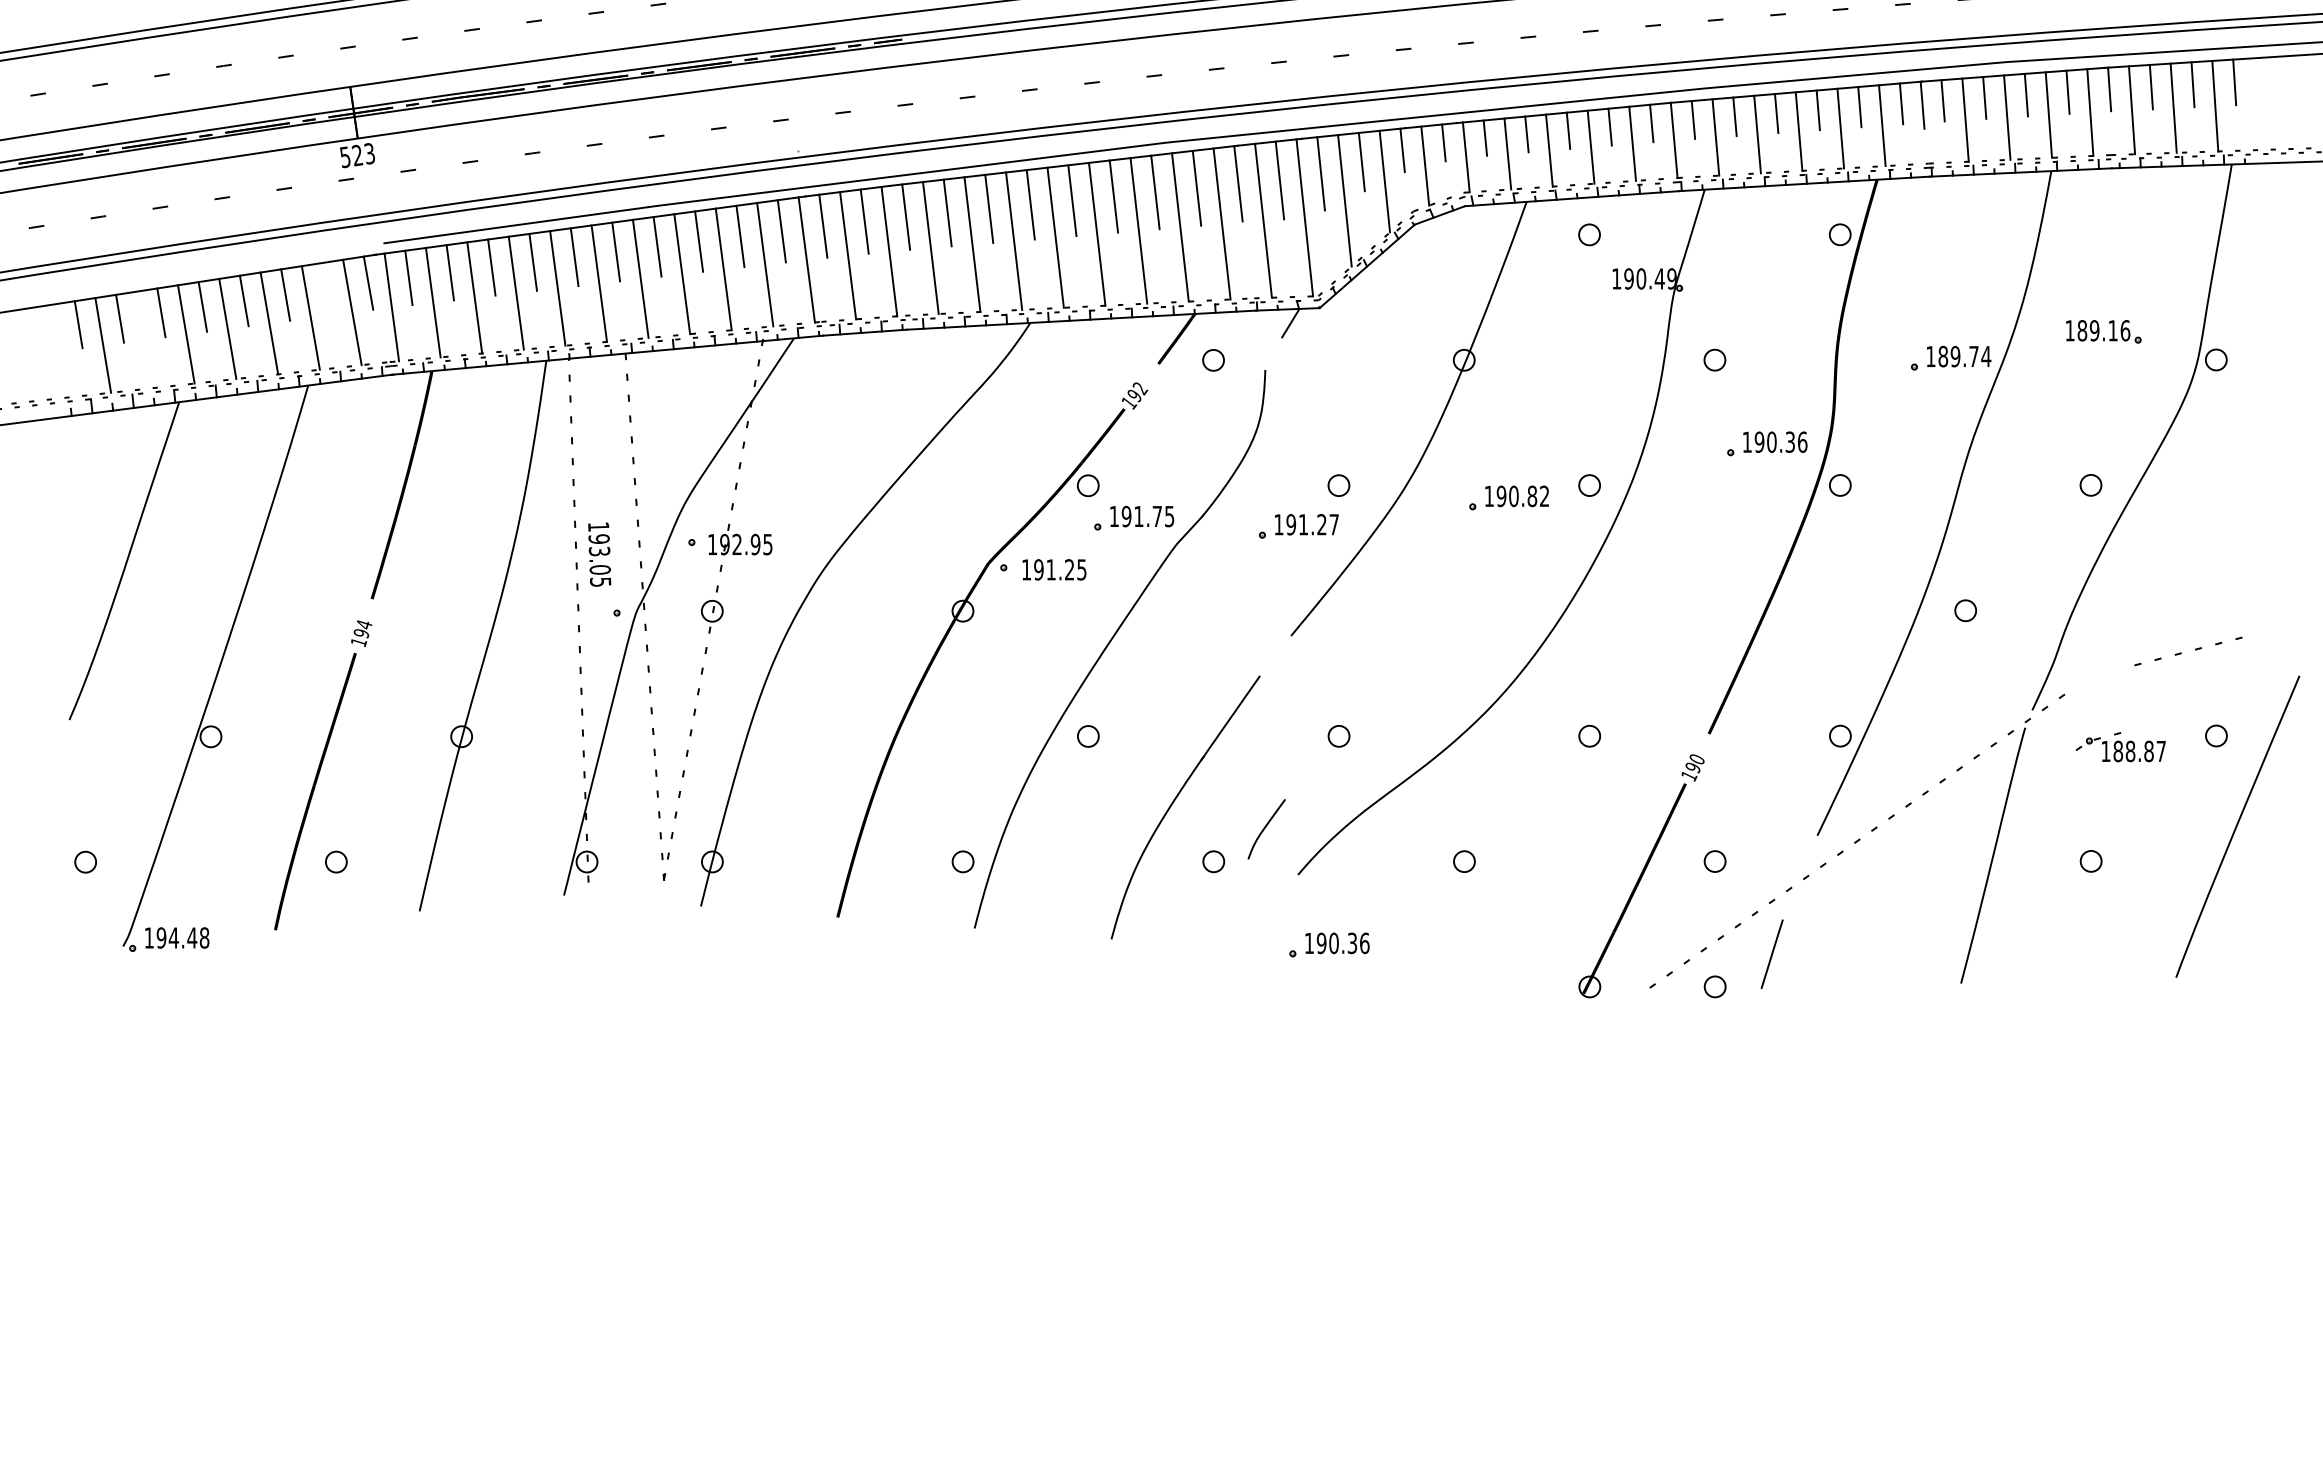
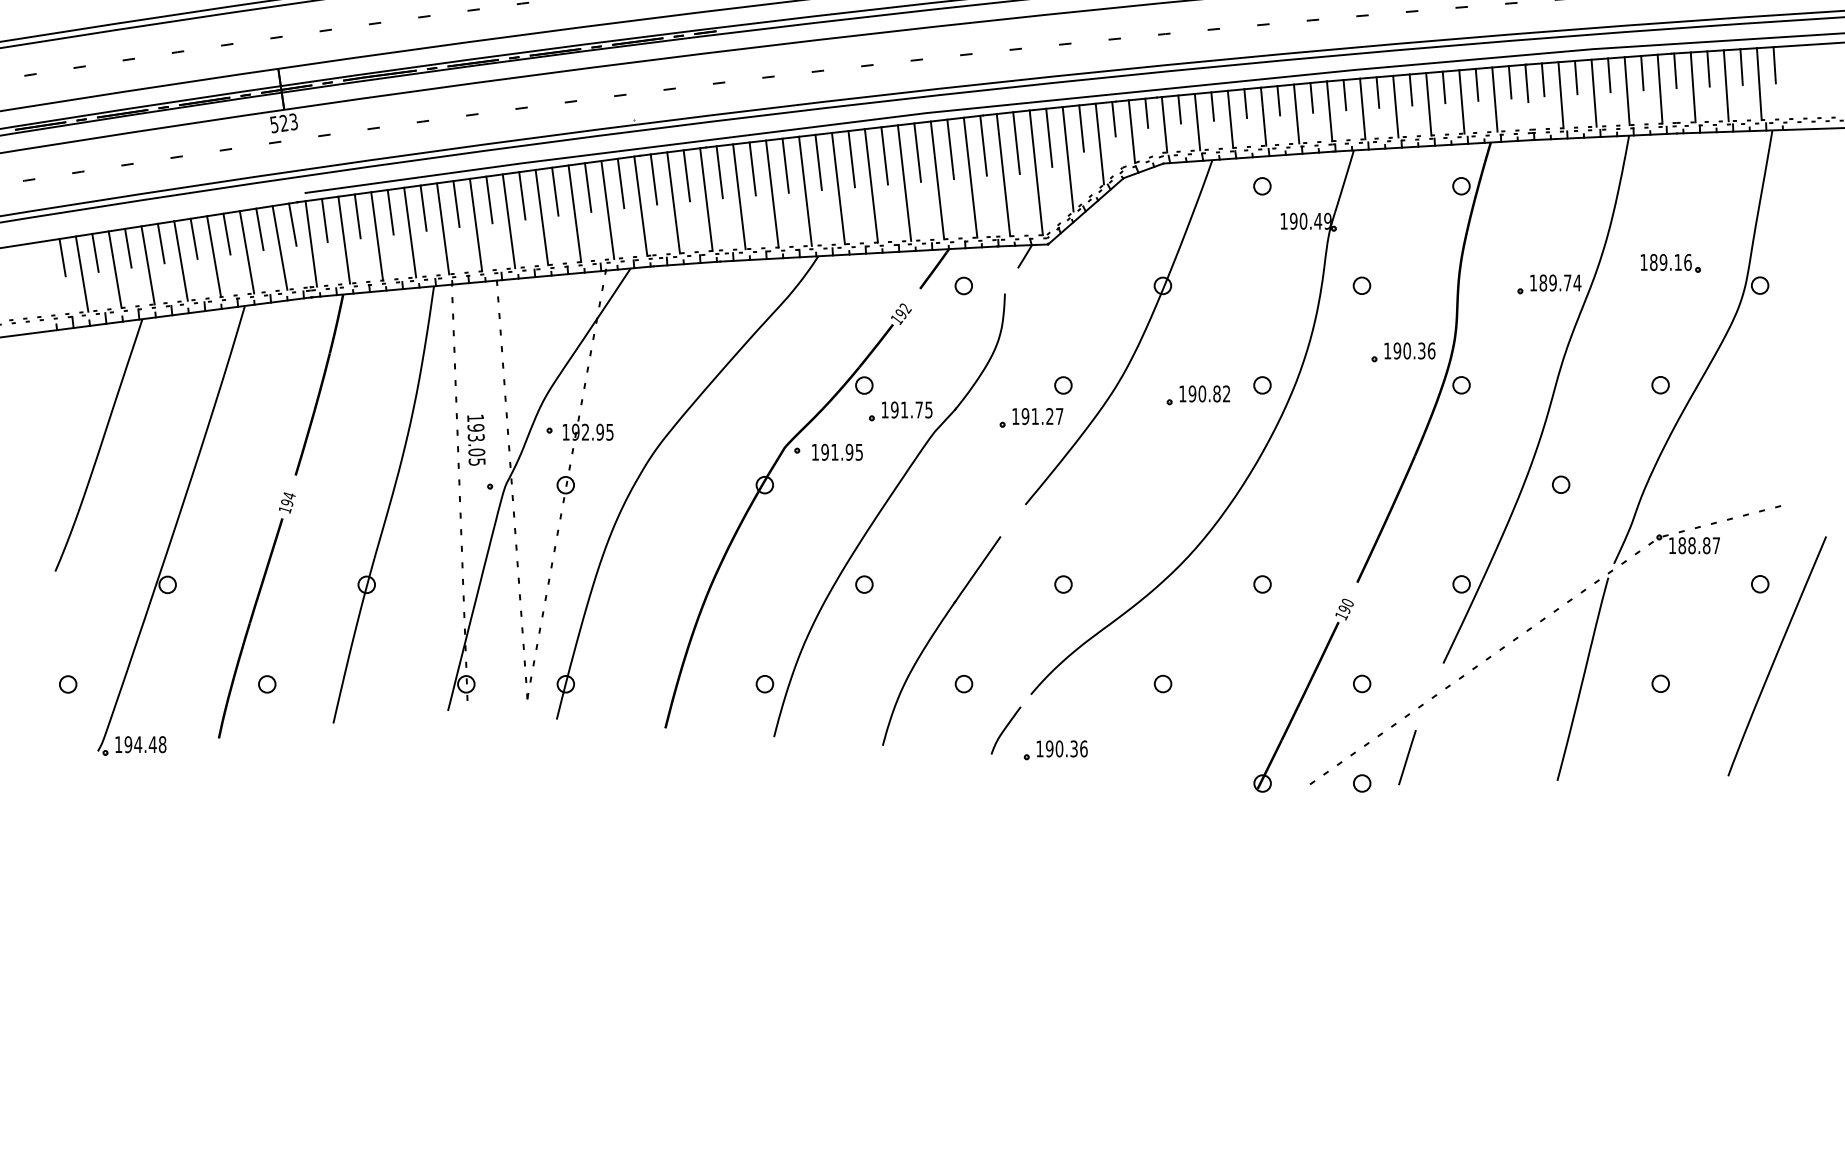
line: (326, 288) -> (259, 228), added
line: (144, 339) -> (114, 269), added
text: (1069, 569) -> (849, 452), 191.25 -> 191.95
part: (2120, 747) -> (1684, 542), moved
curve: (1265, 828) -> (1005, 729), moved

